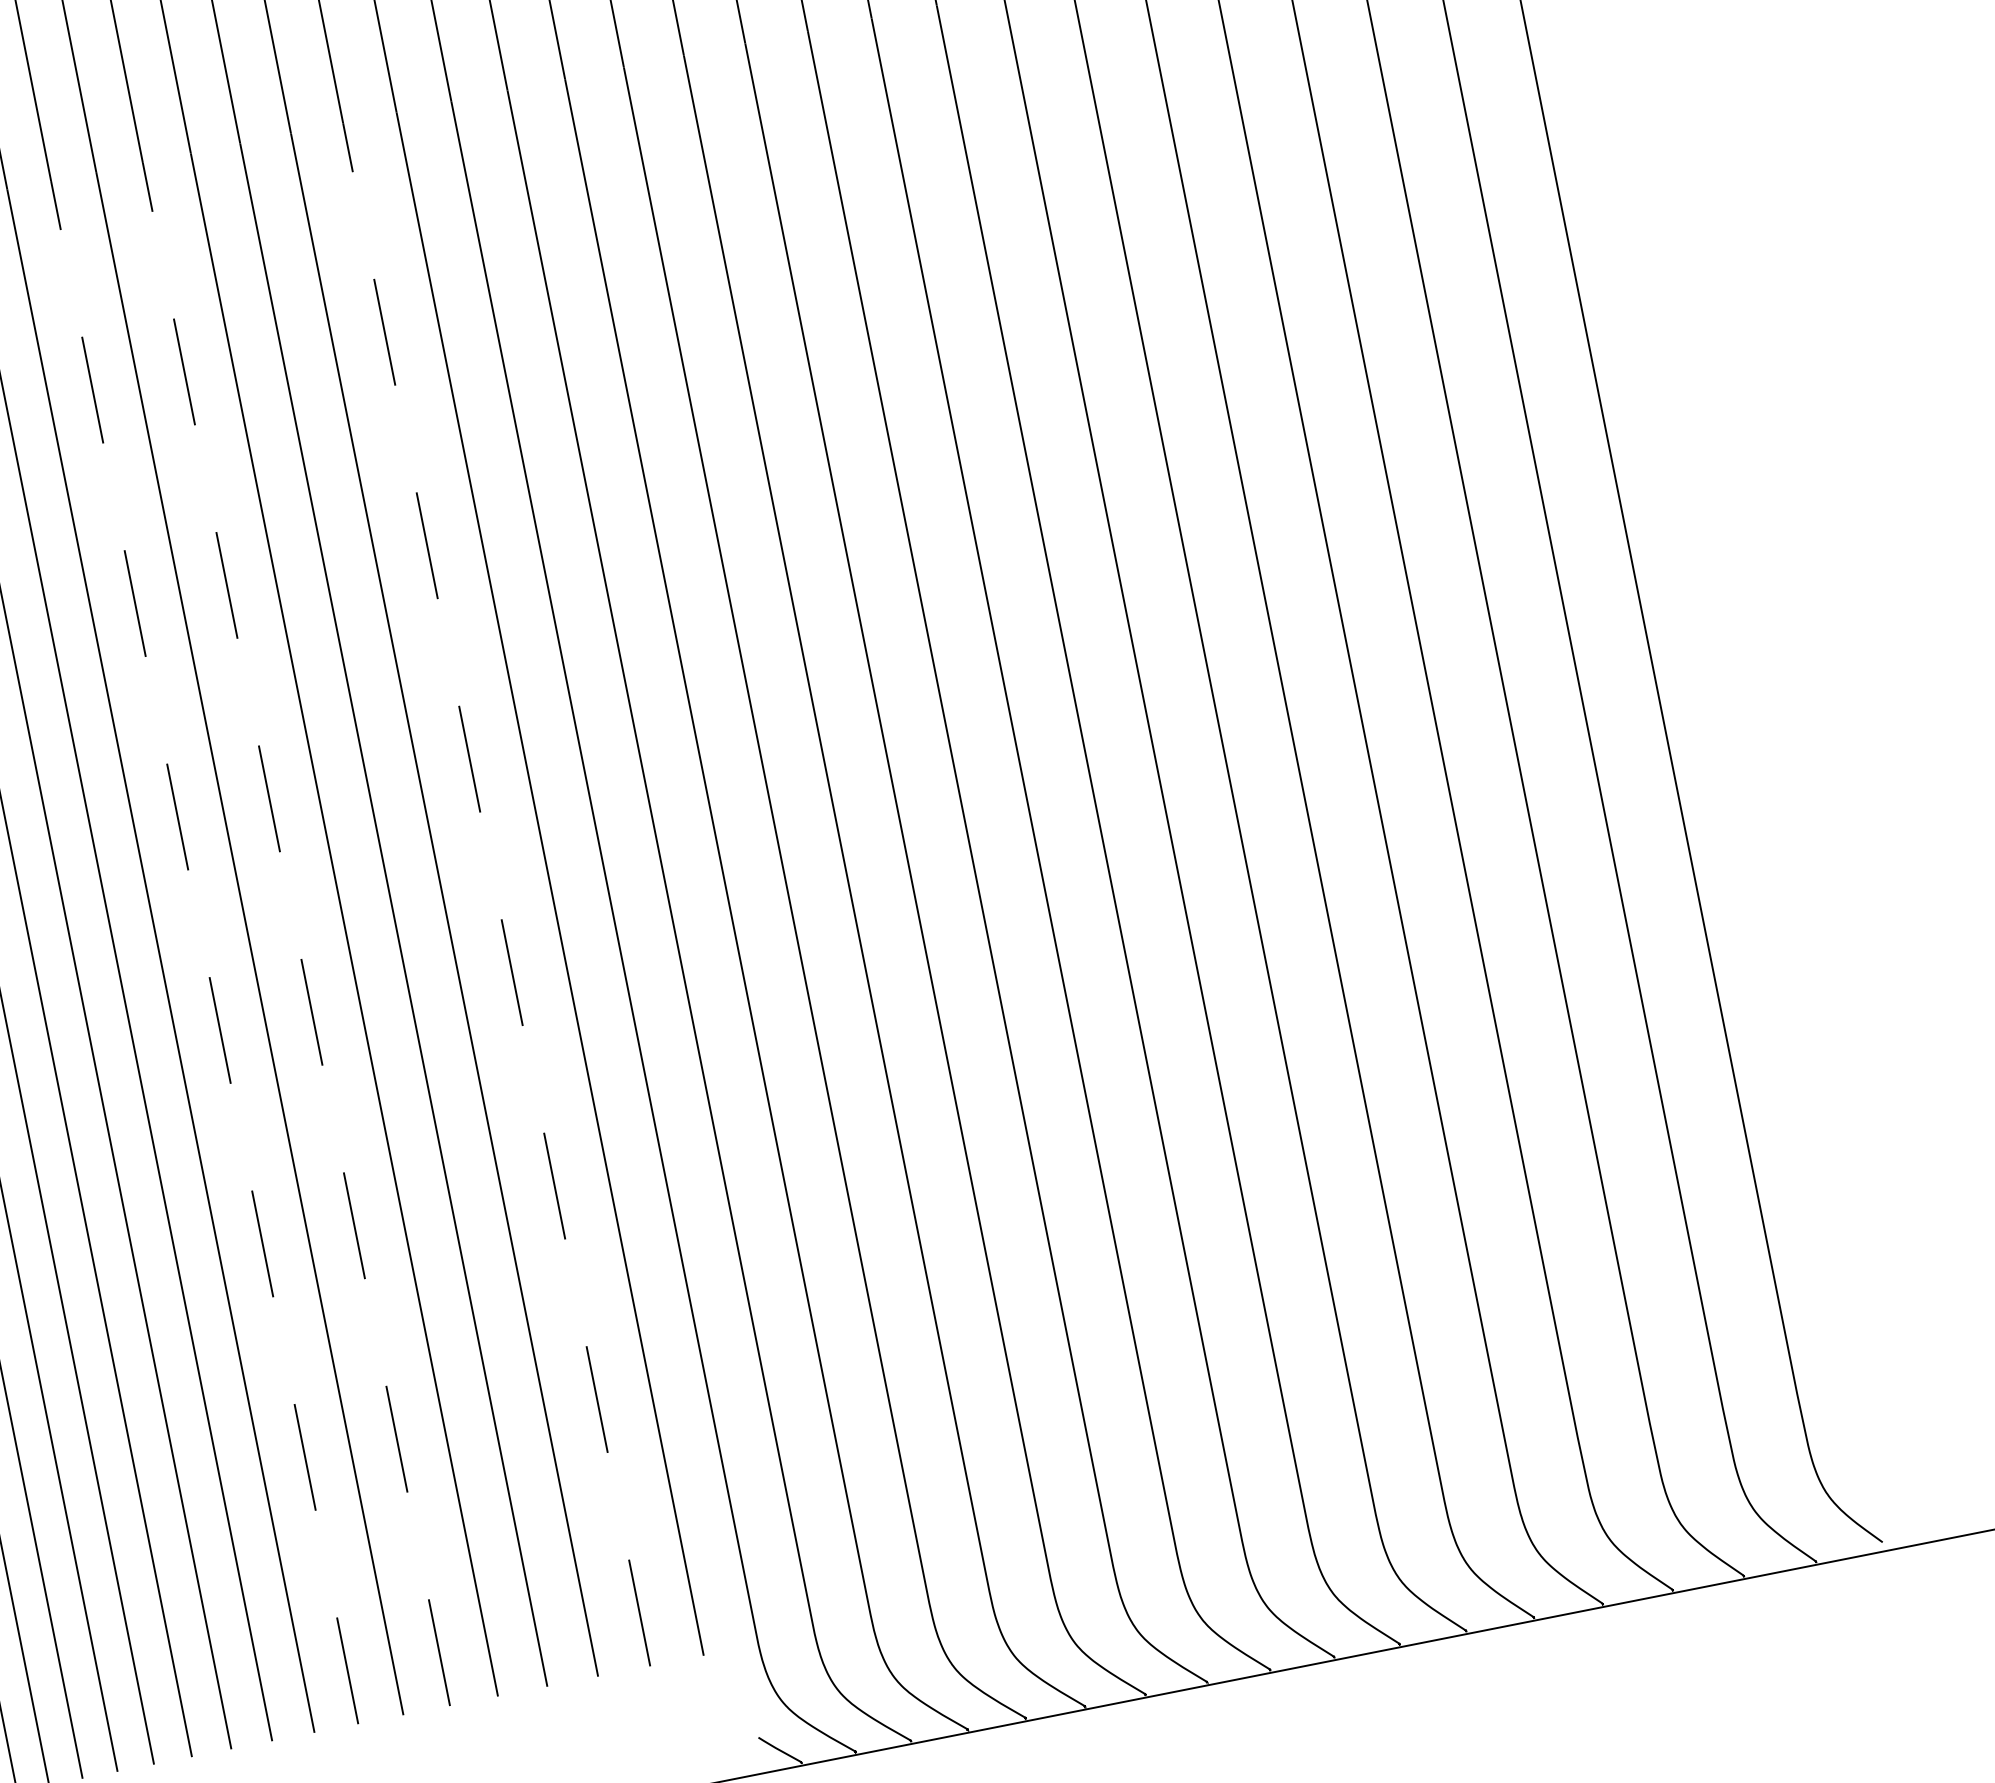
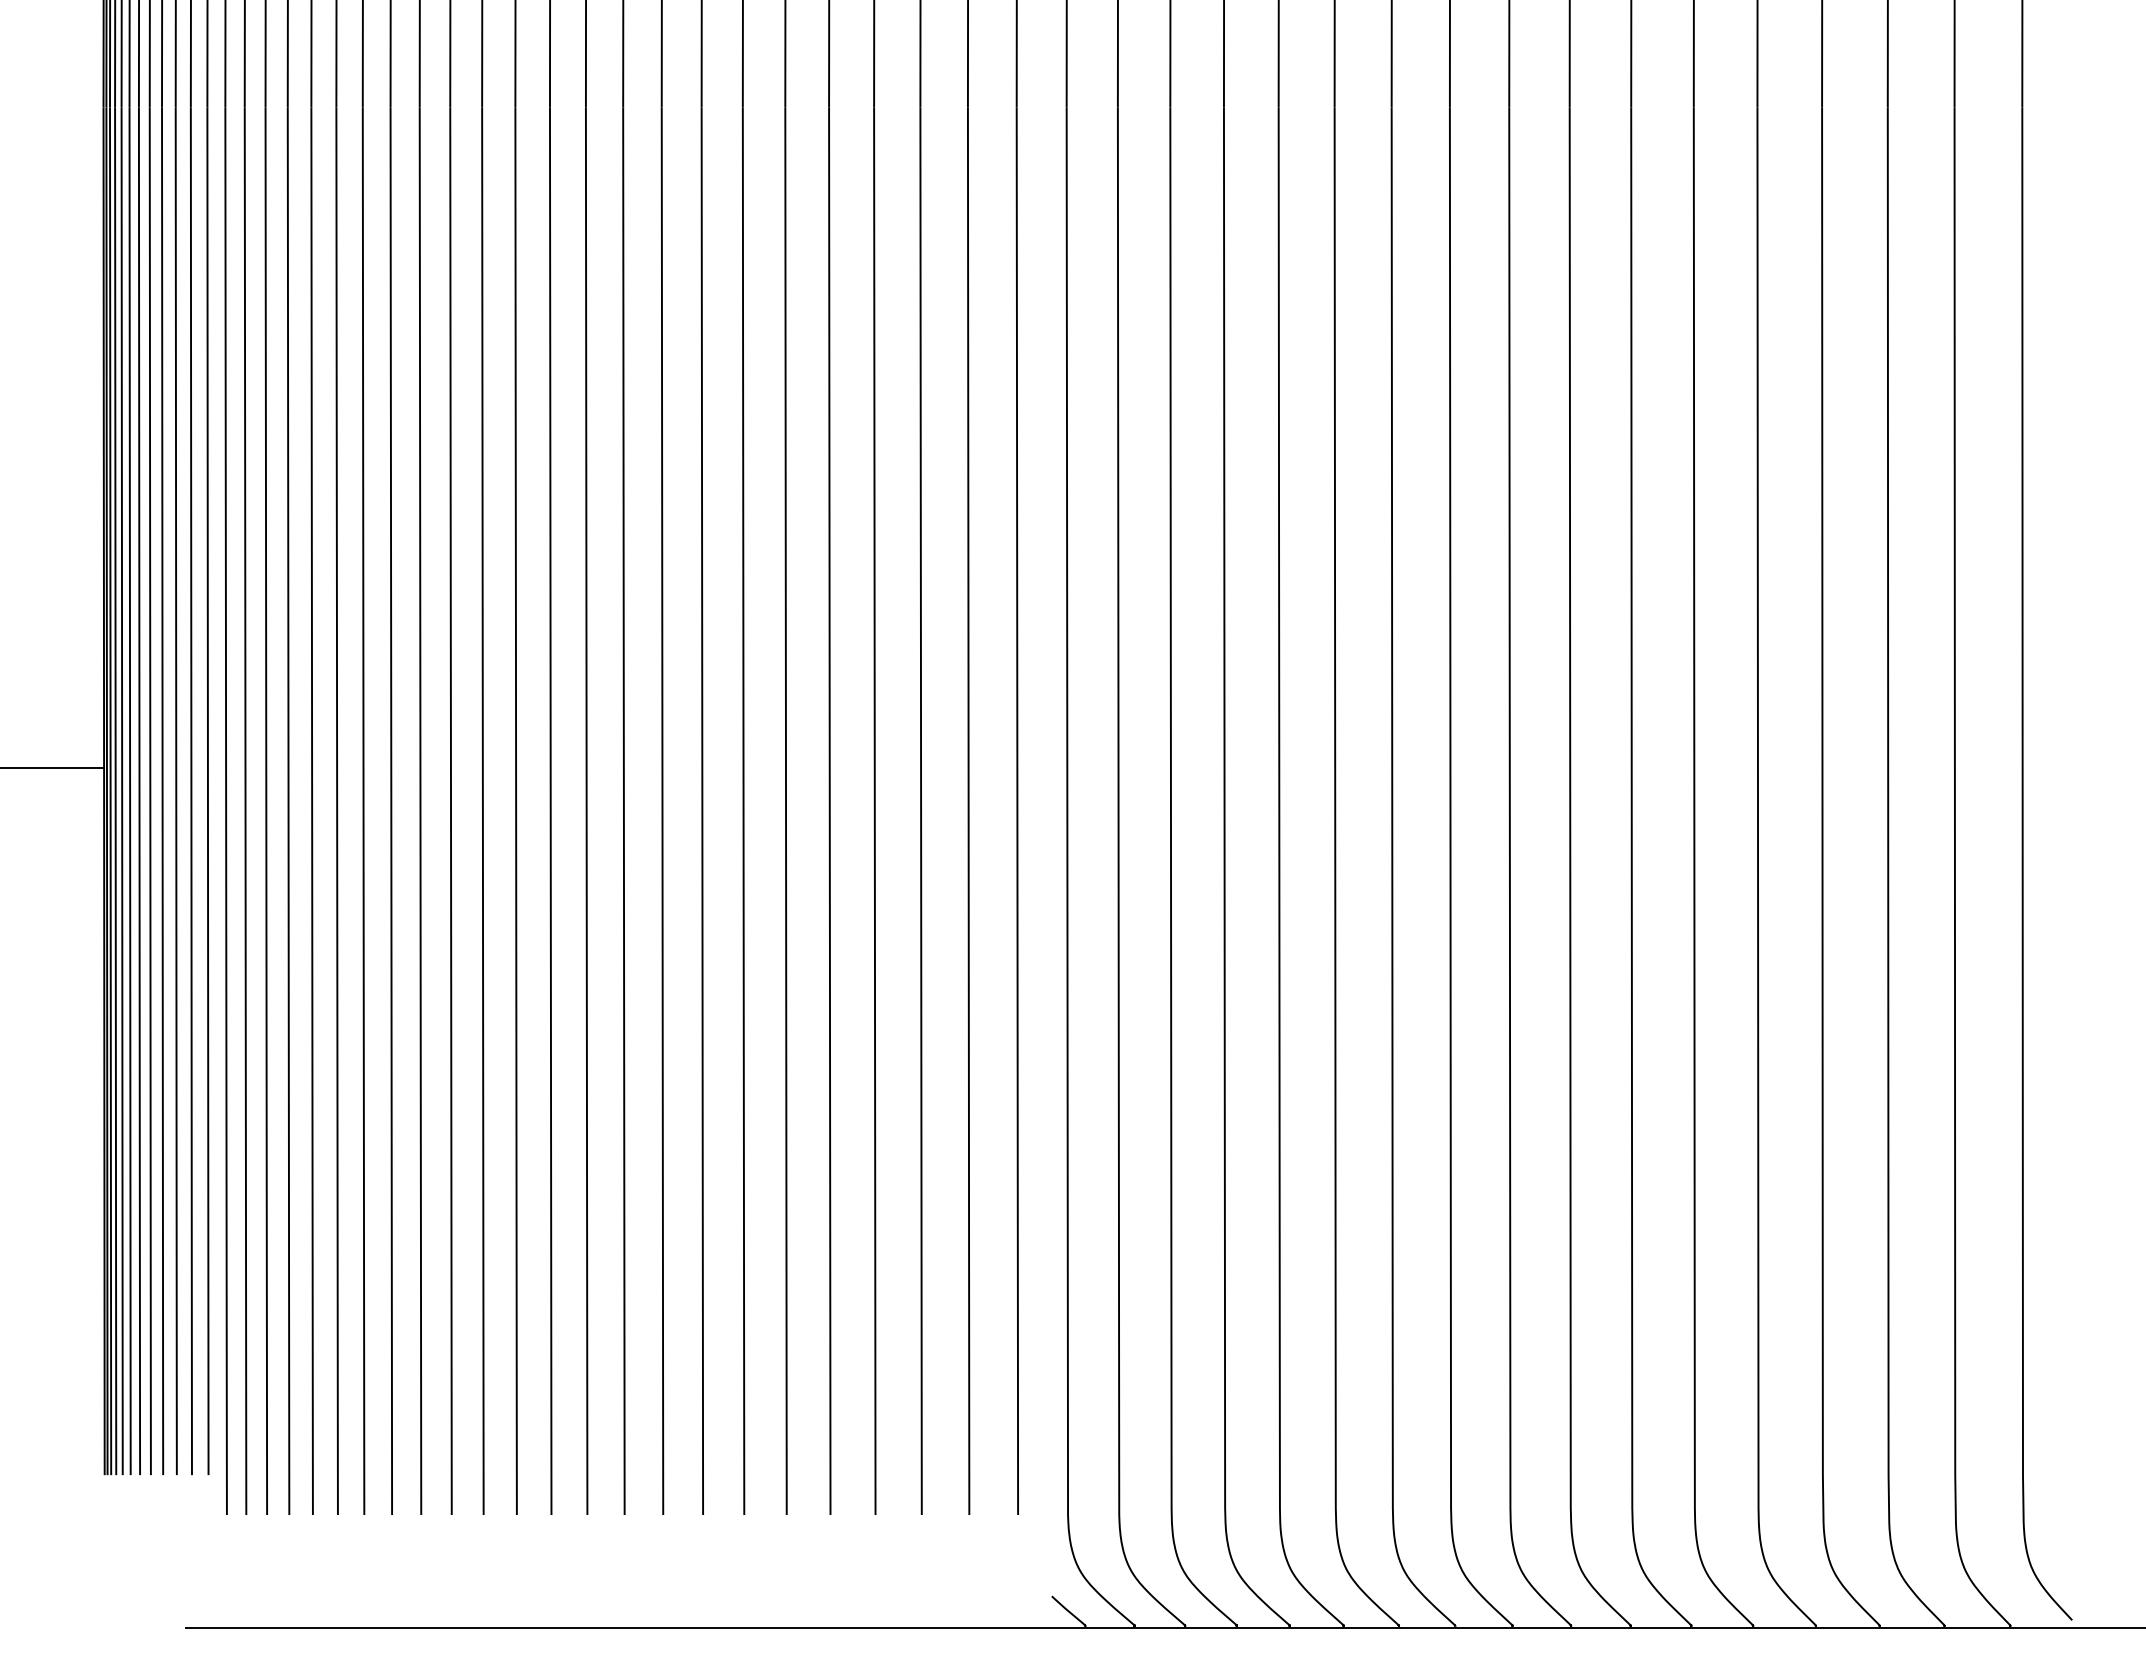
line: (496, 895) -> (968, 811), dashed -> solid
line: (296, 934) -> (786, 811), dashed -> solid
line: (204, 952) -> (702, 811), dashed -> solid

